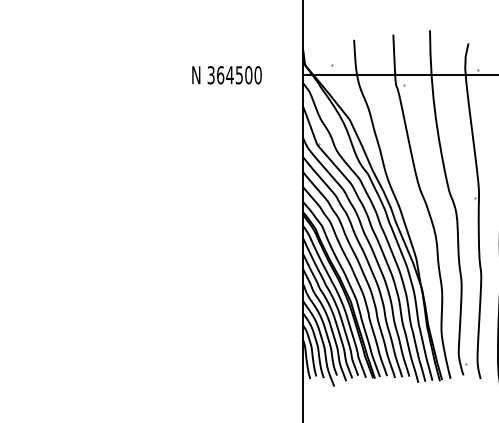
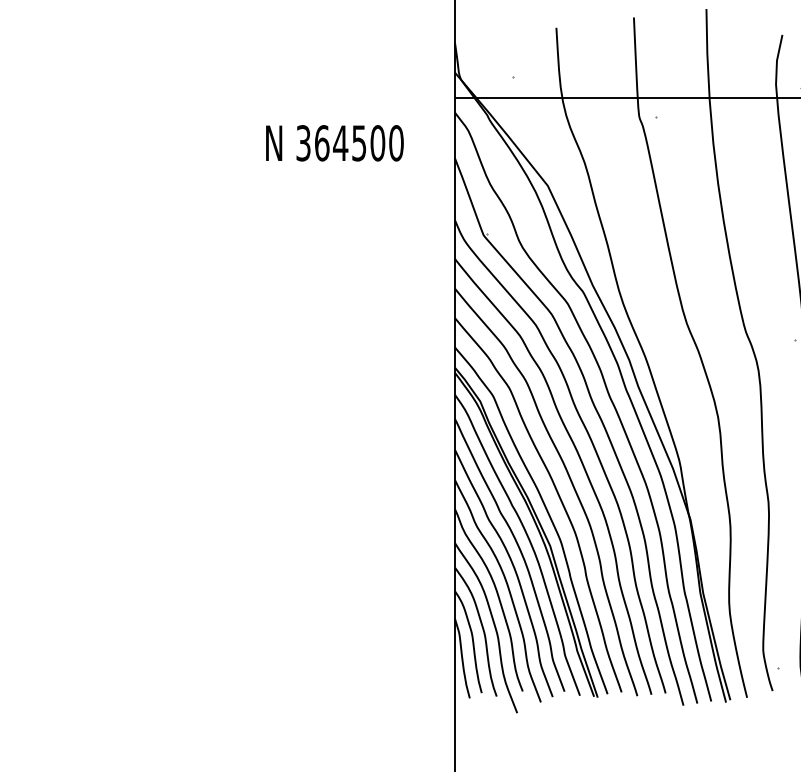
text: (226, 75) -> (333, 143), moved

